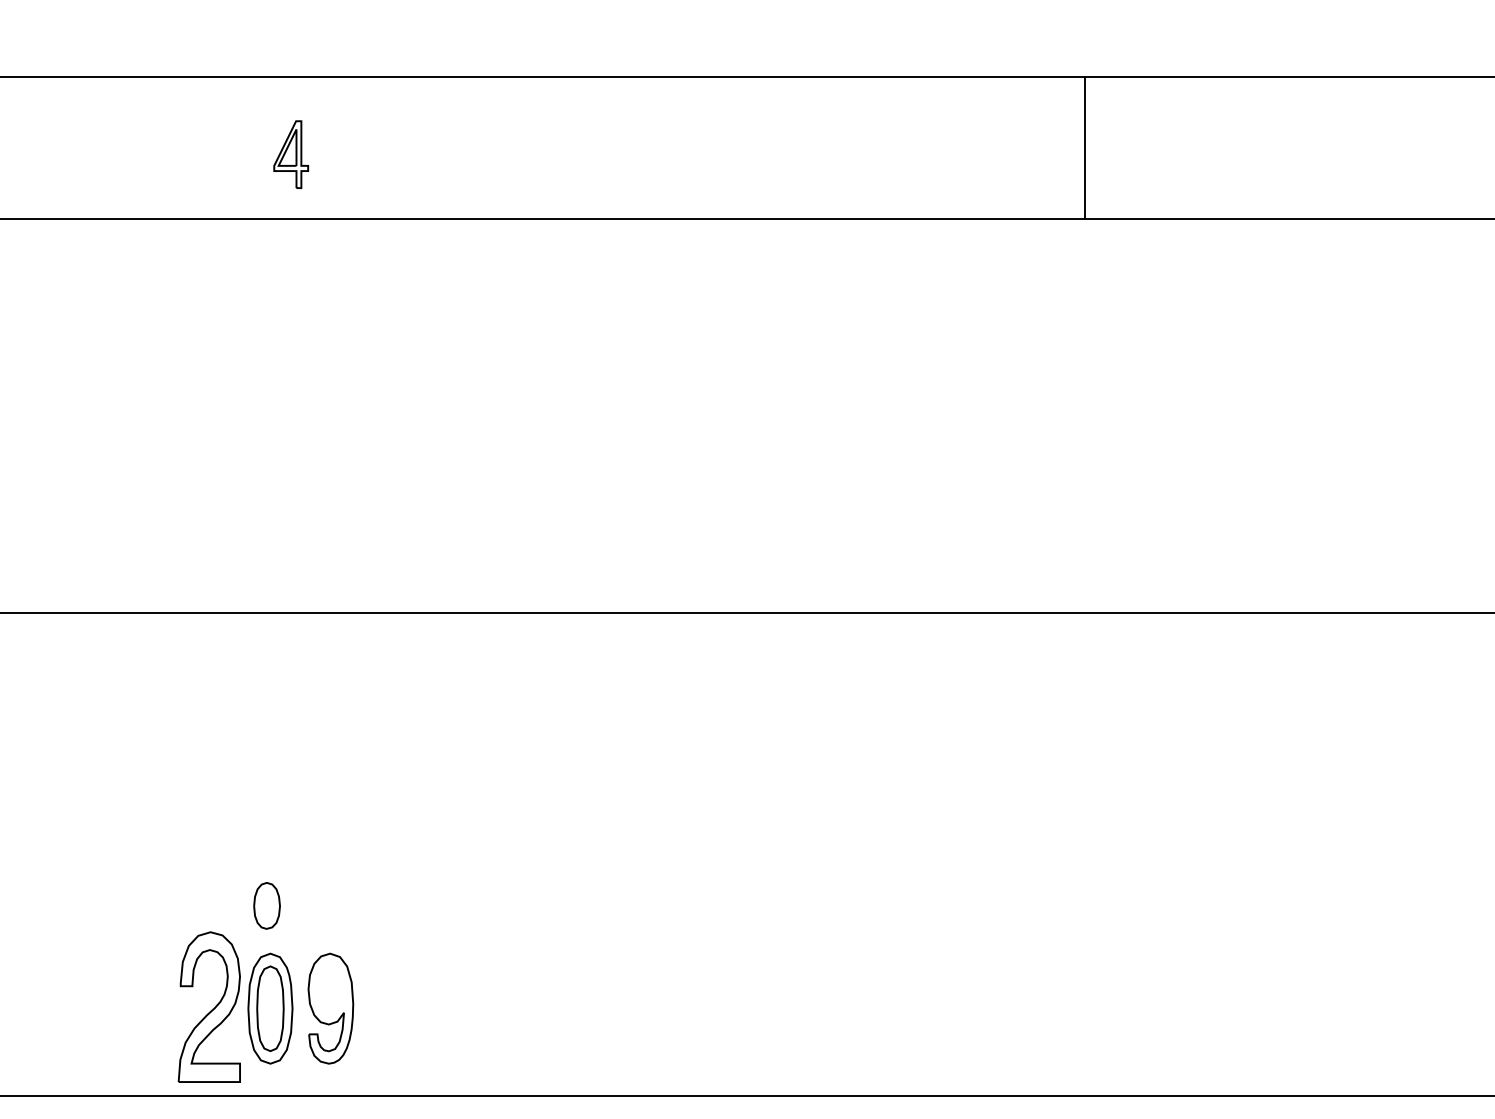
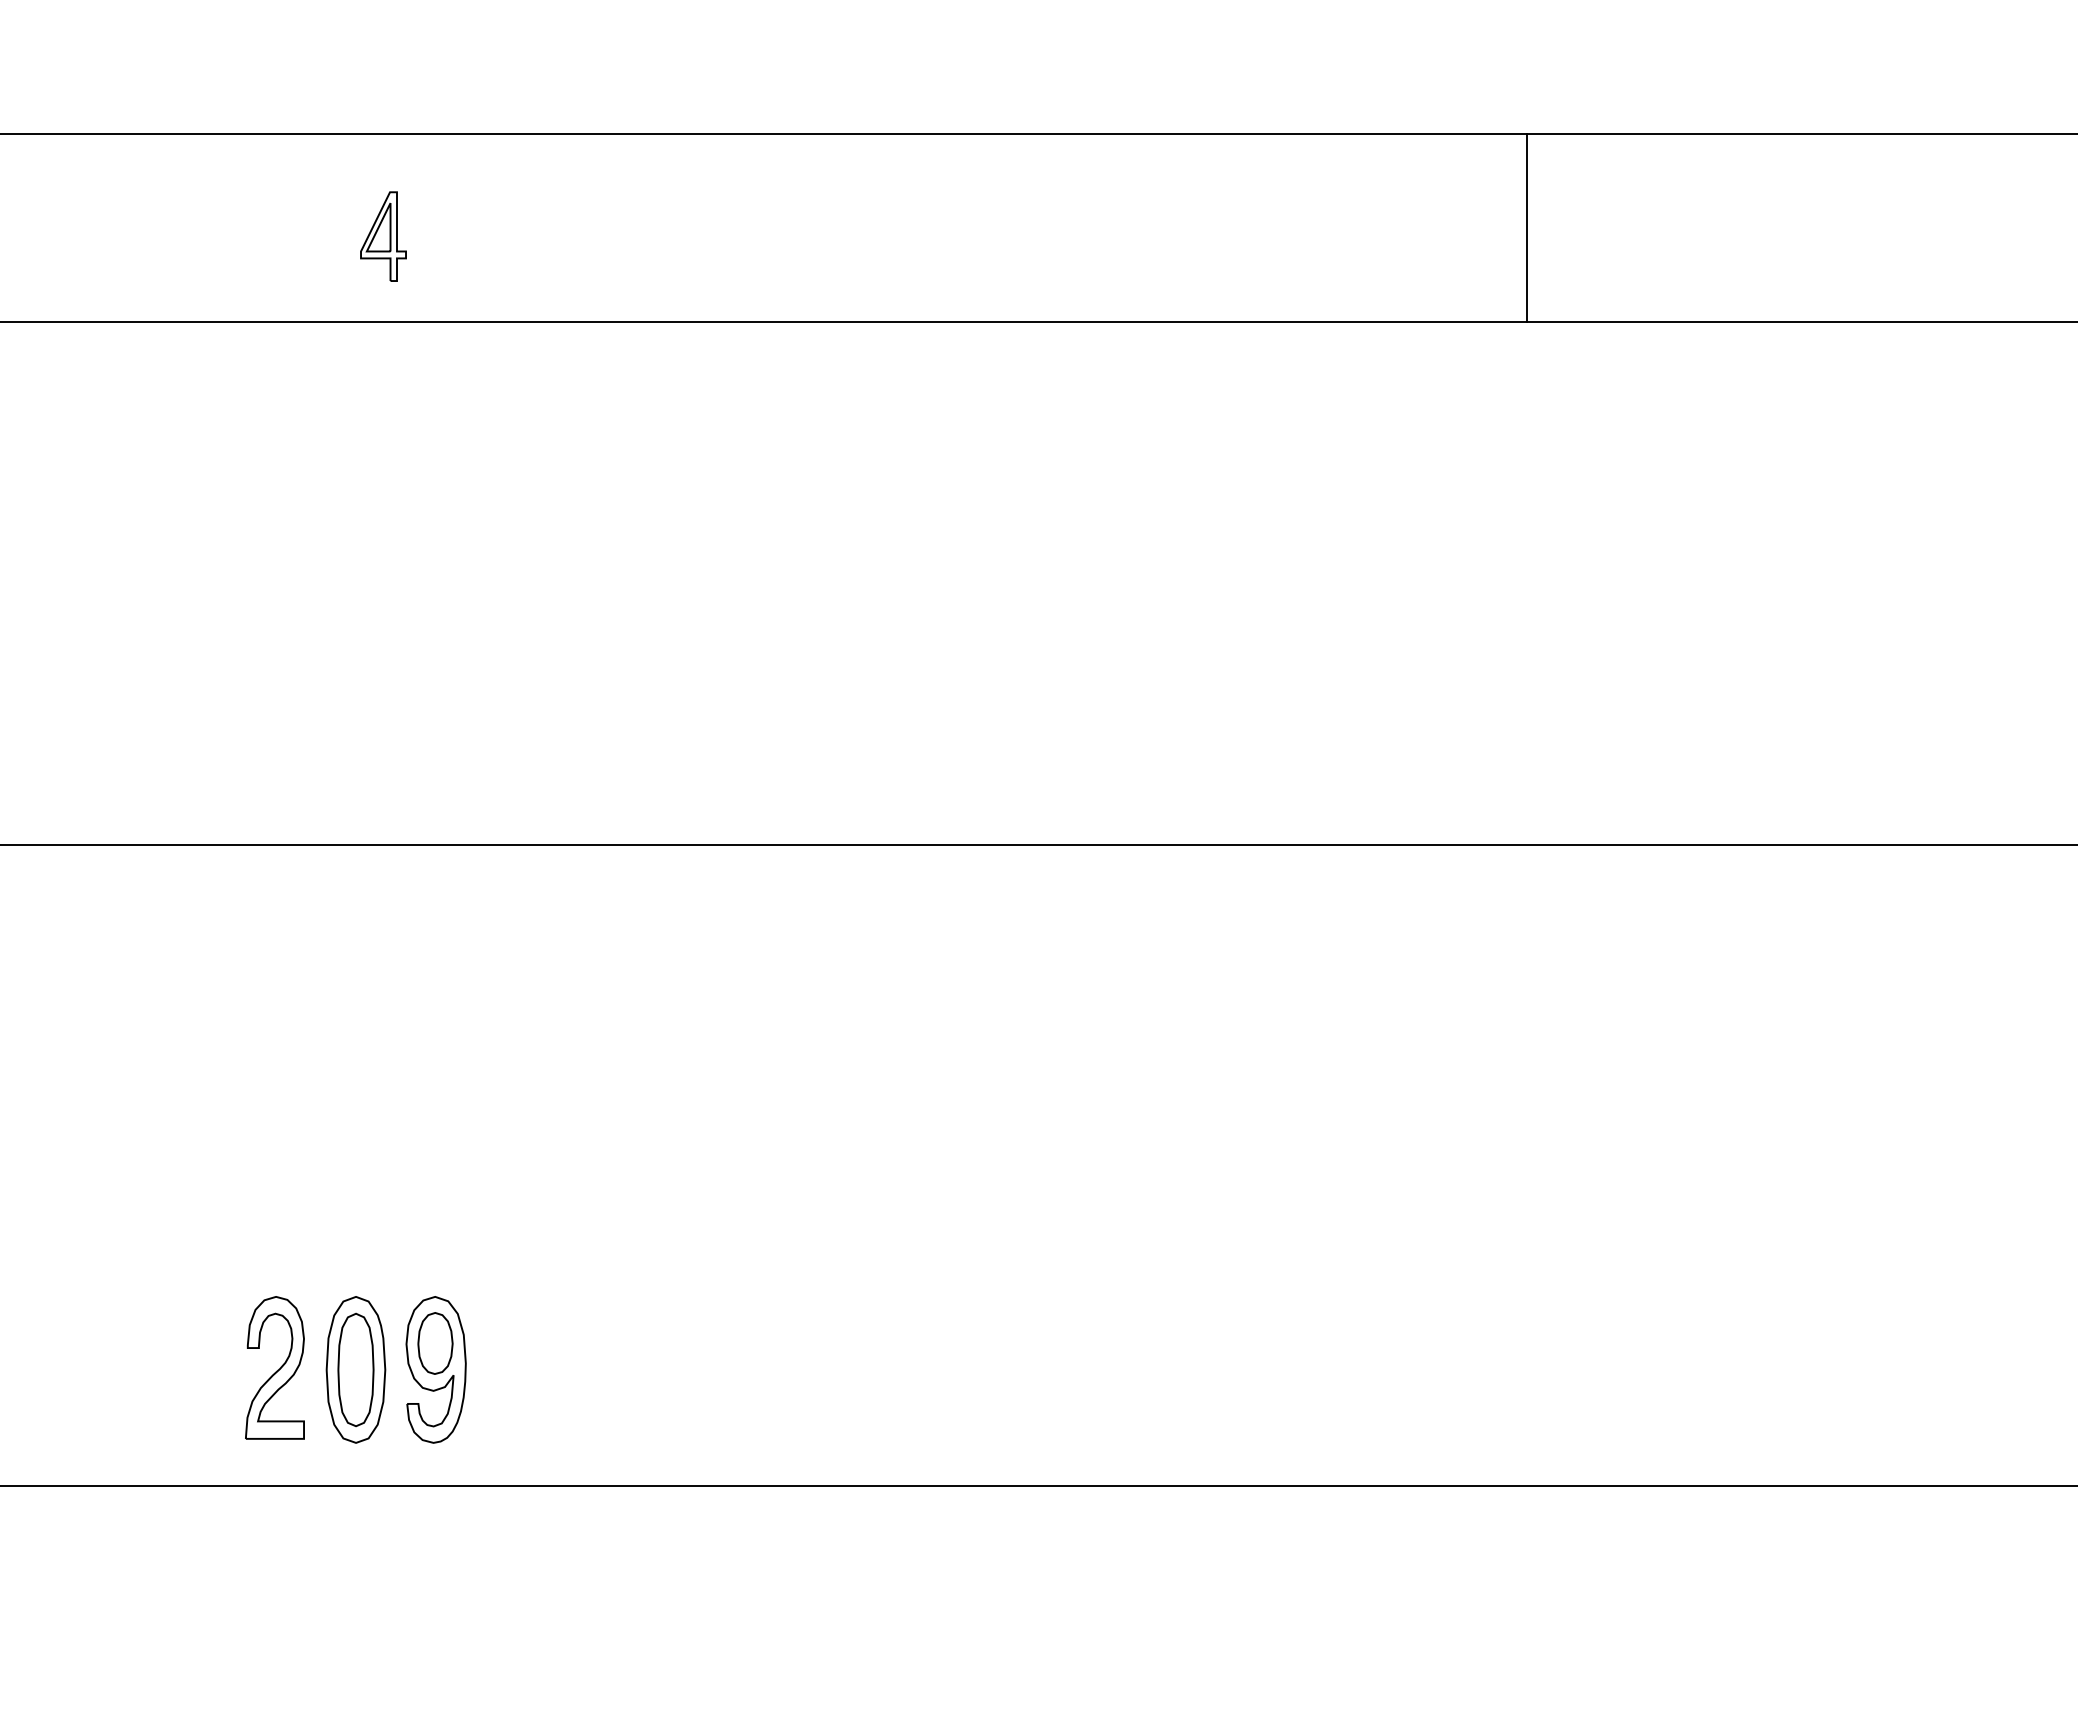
line: (1084, 148) -> (1527, 228), moved
part: (267, 905) -> (435, 1343), moved
part: (209, 1006) -> (274, 1367), size x0.71

